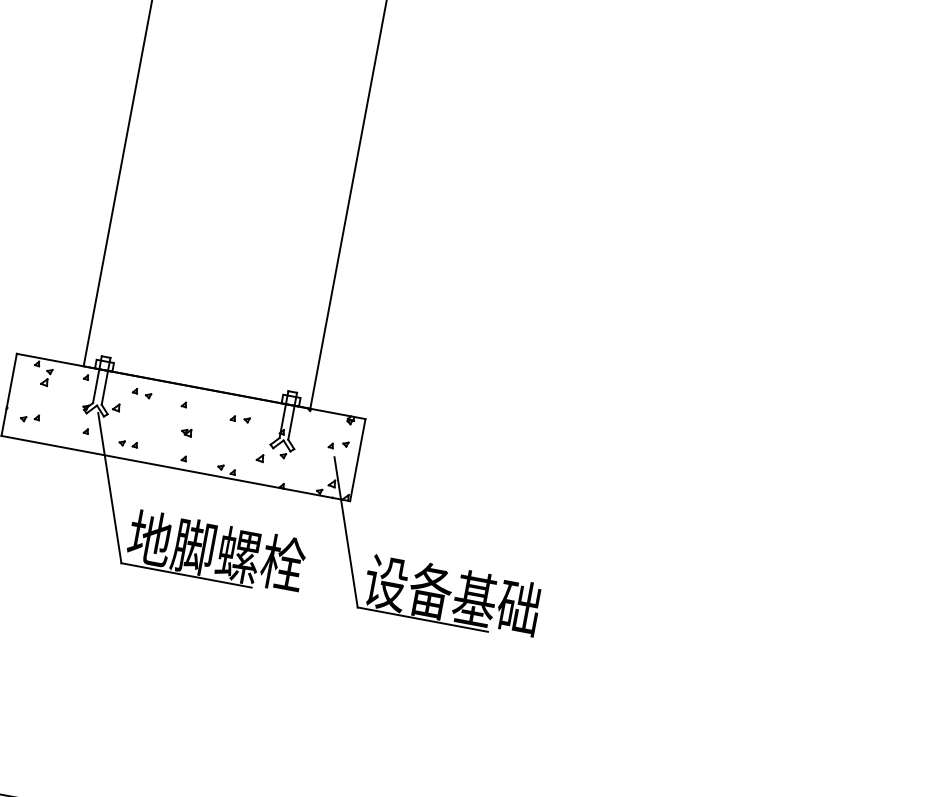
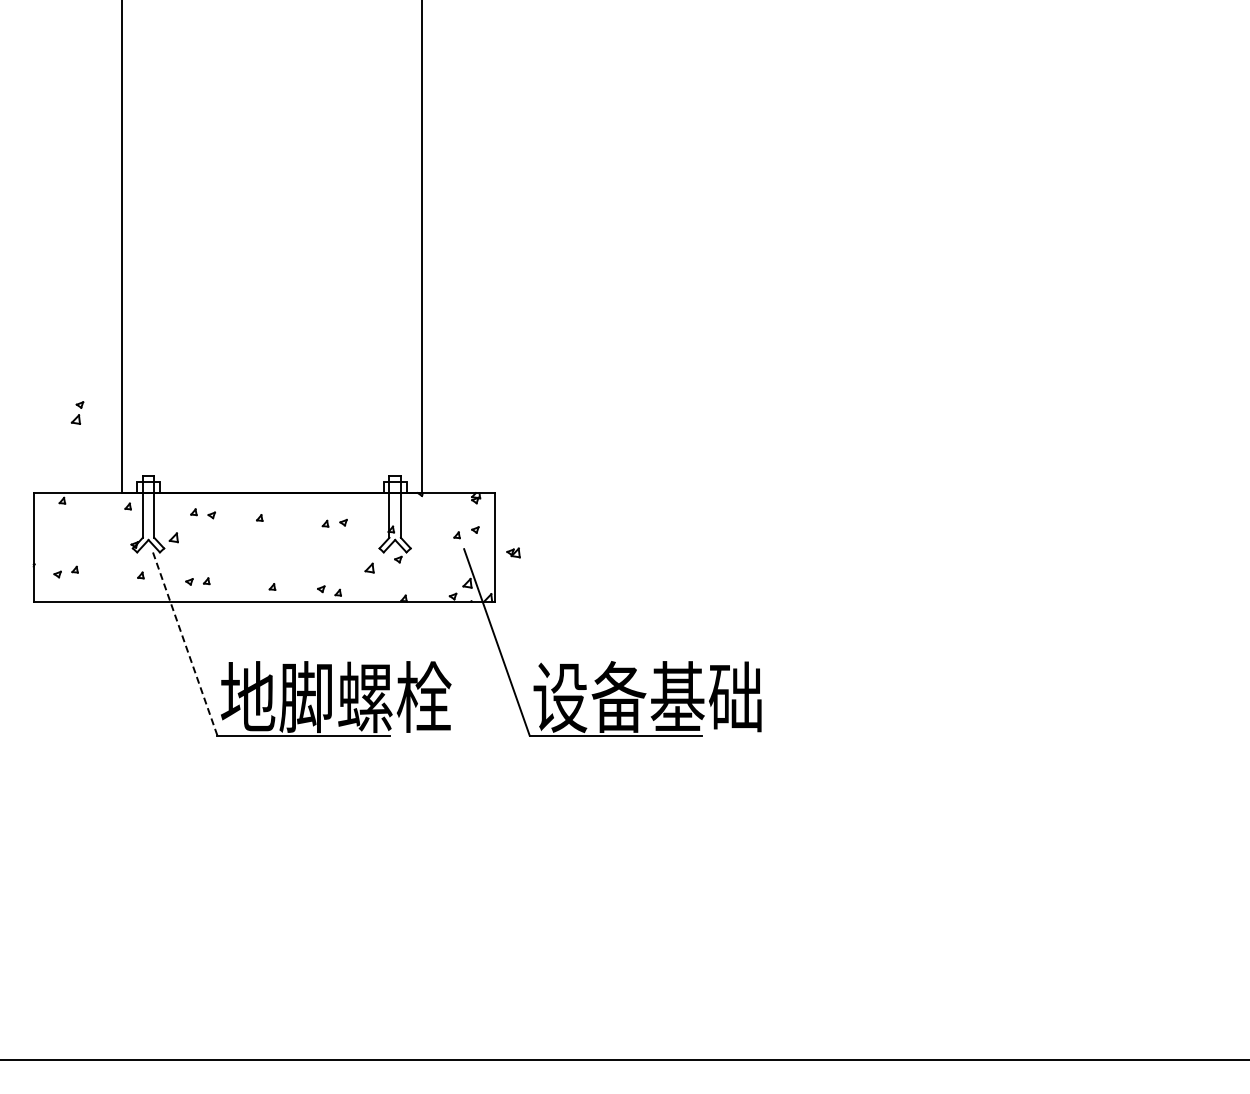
part: (46, 376) -> (77, 412), moved
part: (186, 432) -> (513, 552), moved
line: (109, 488) -> (184, 642), solid -> dashed

